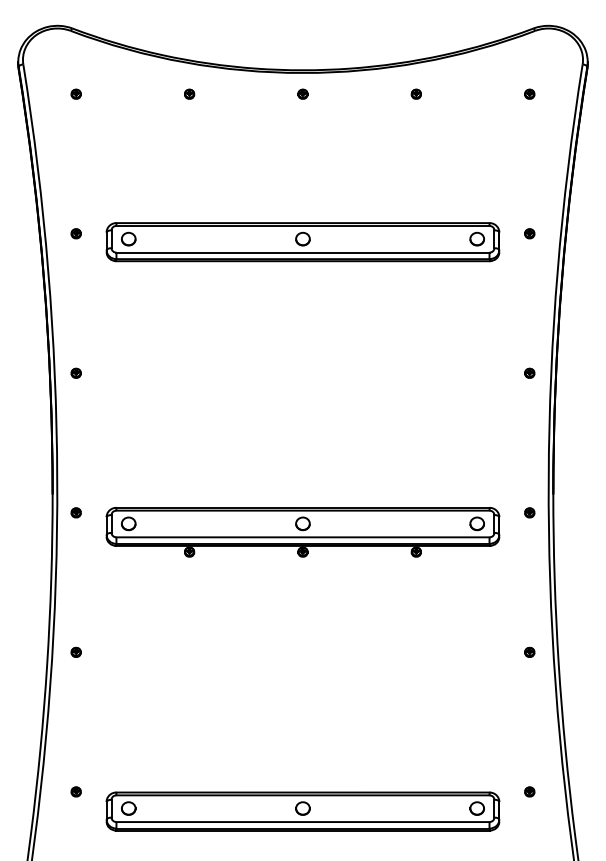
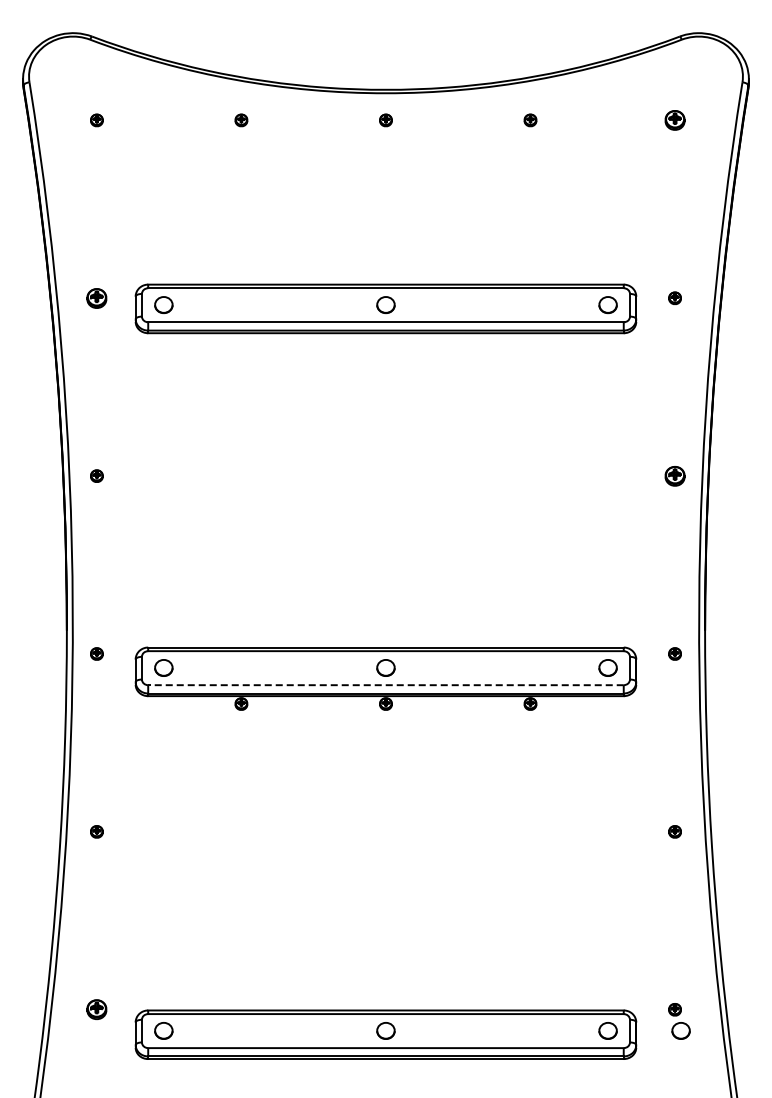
part: (529, 94) -> (674, 120), size x1.6
part: (75, 233) -> (96, 297), size x1.6
part: (529, 372) -> (674, 475), size x1.6
line: (302, 537) -> (385, 685), solid -> dashed
part: (75, 791) -> (96, 1009), size x1.6
part: (534, 808) -> (680, 1030), added

